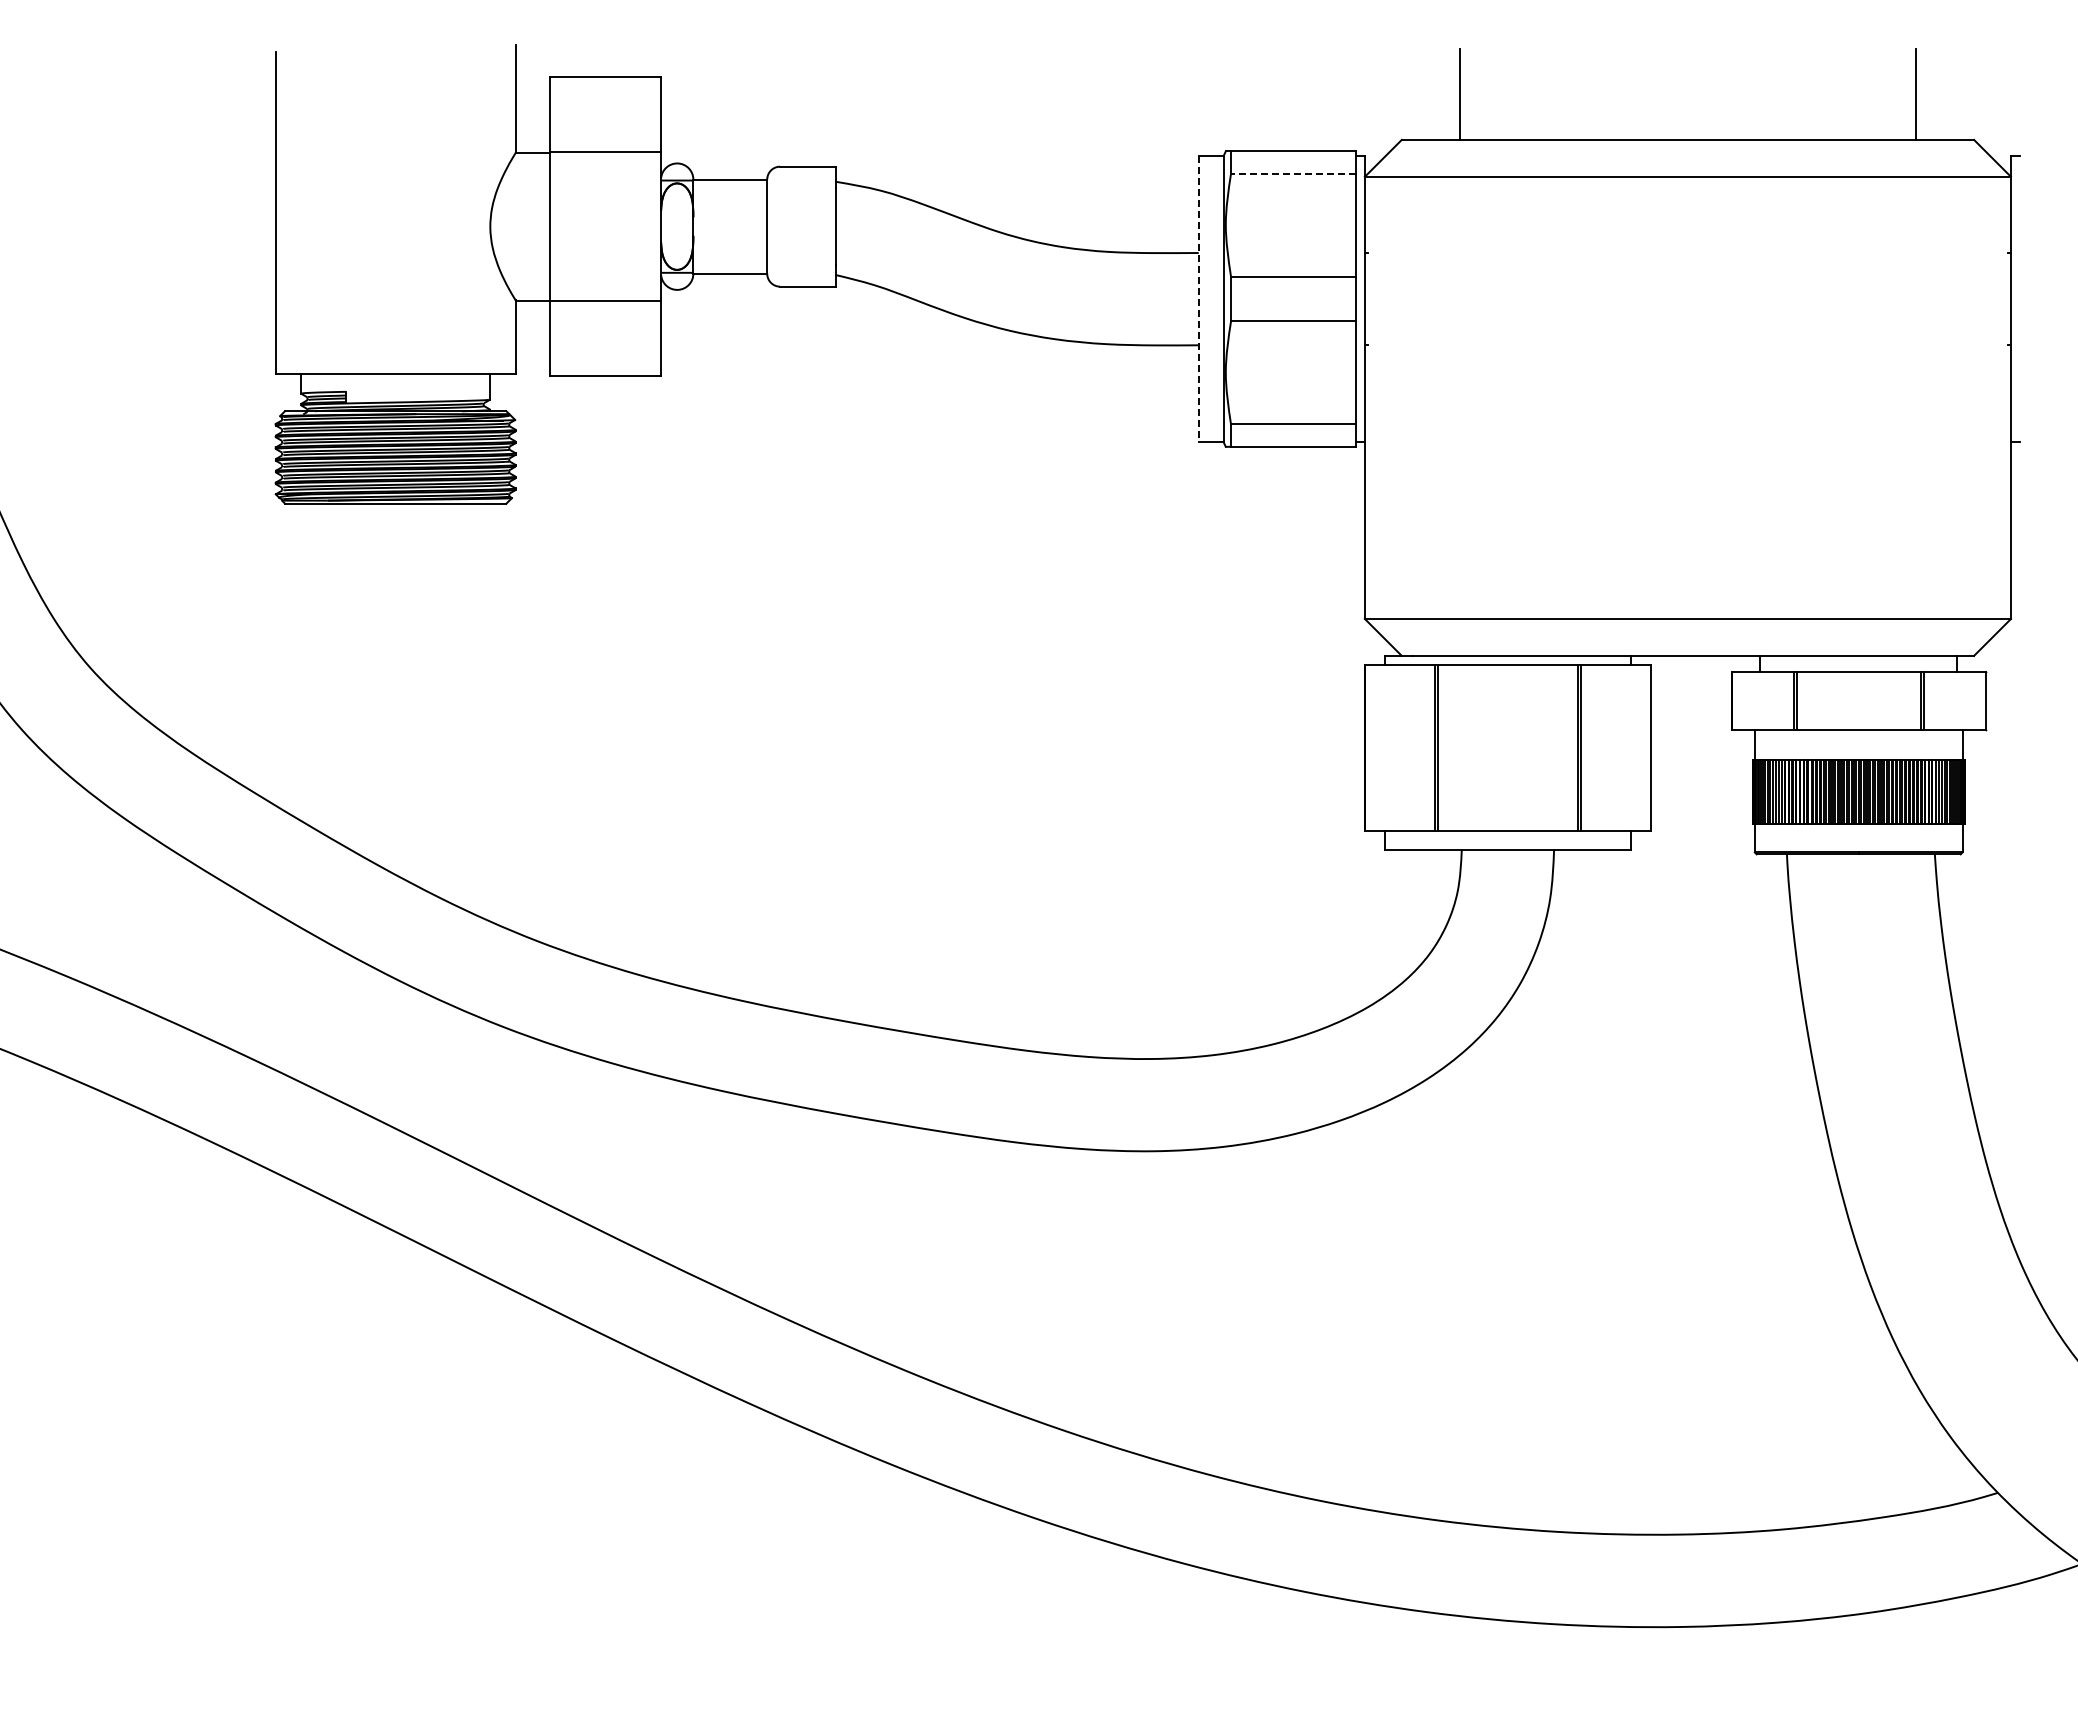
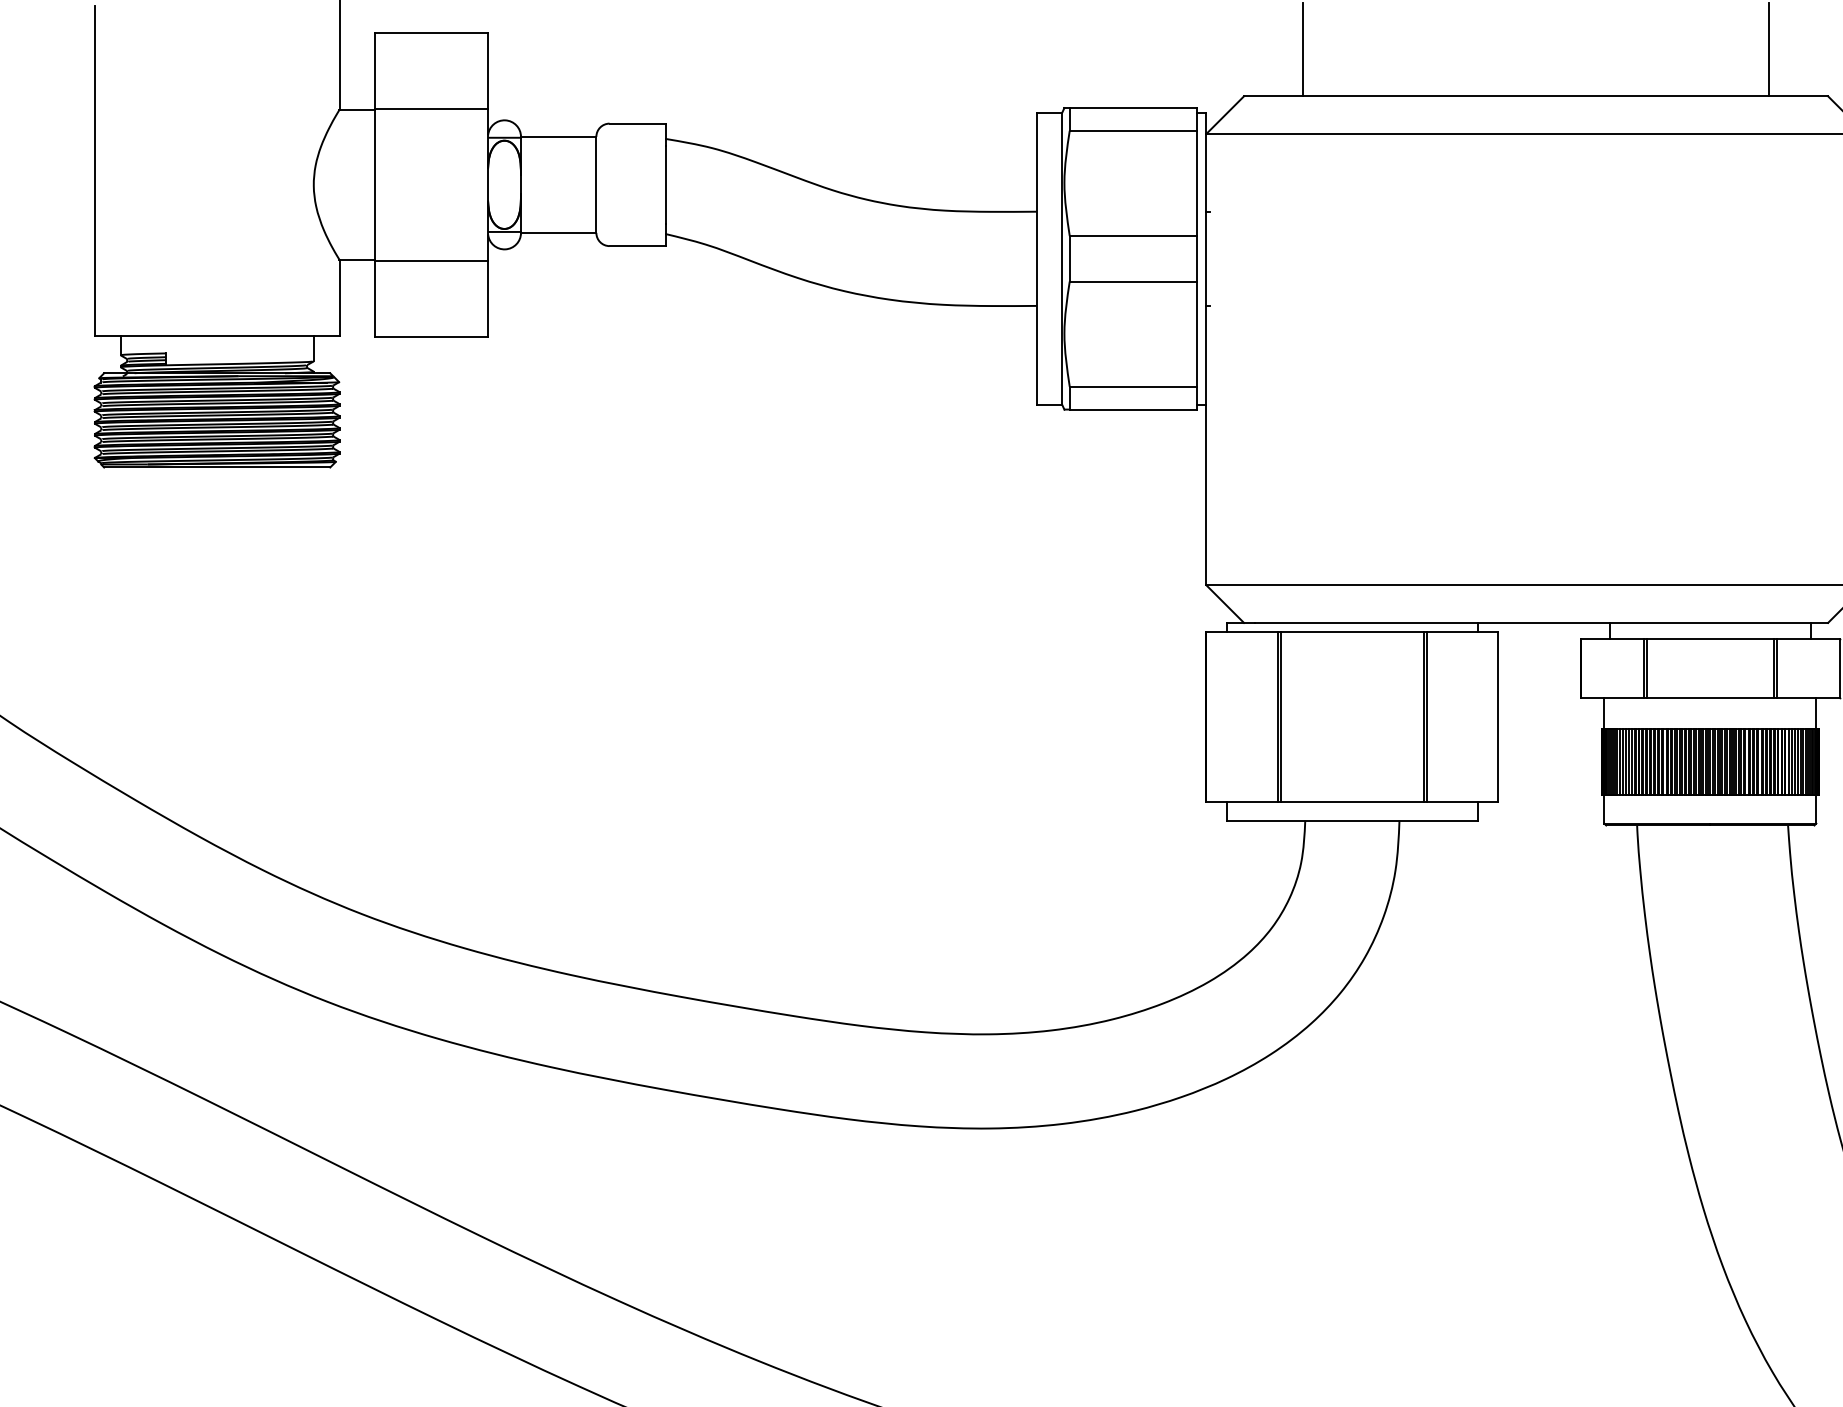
line: (1292, 173) -> (1132, 130), dashed -> solid
line: (1198, 299) -> (1036, 259), dashed -> solid

